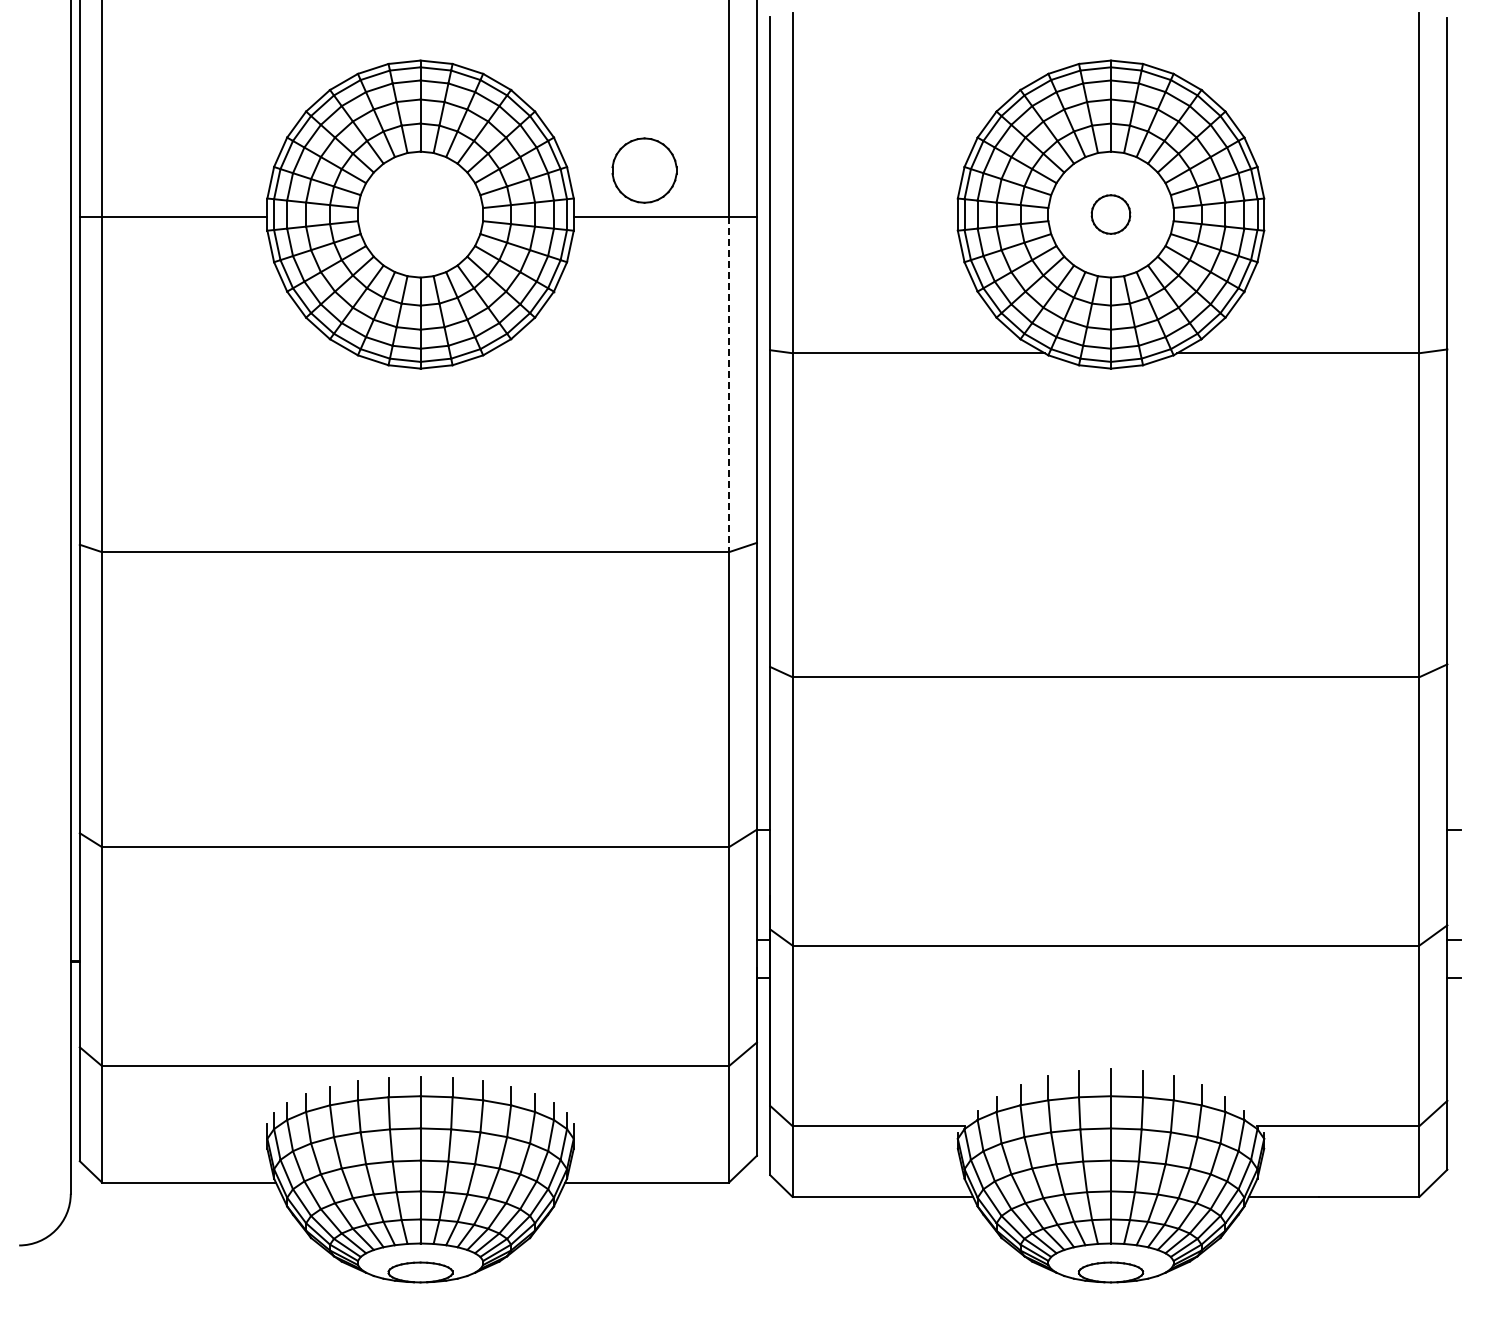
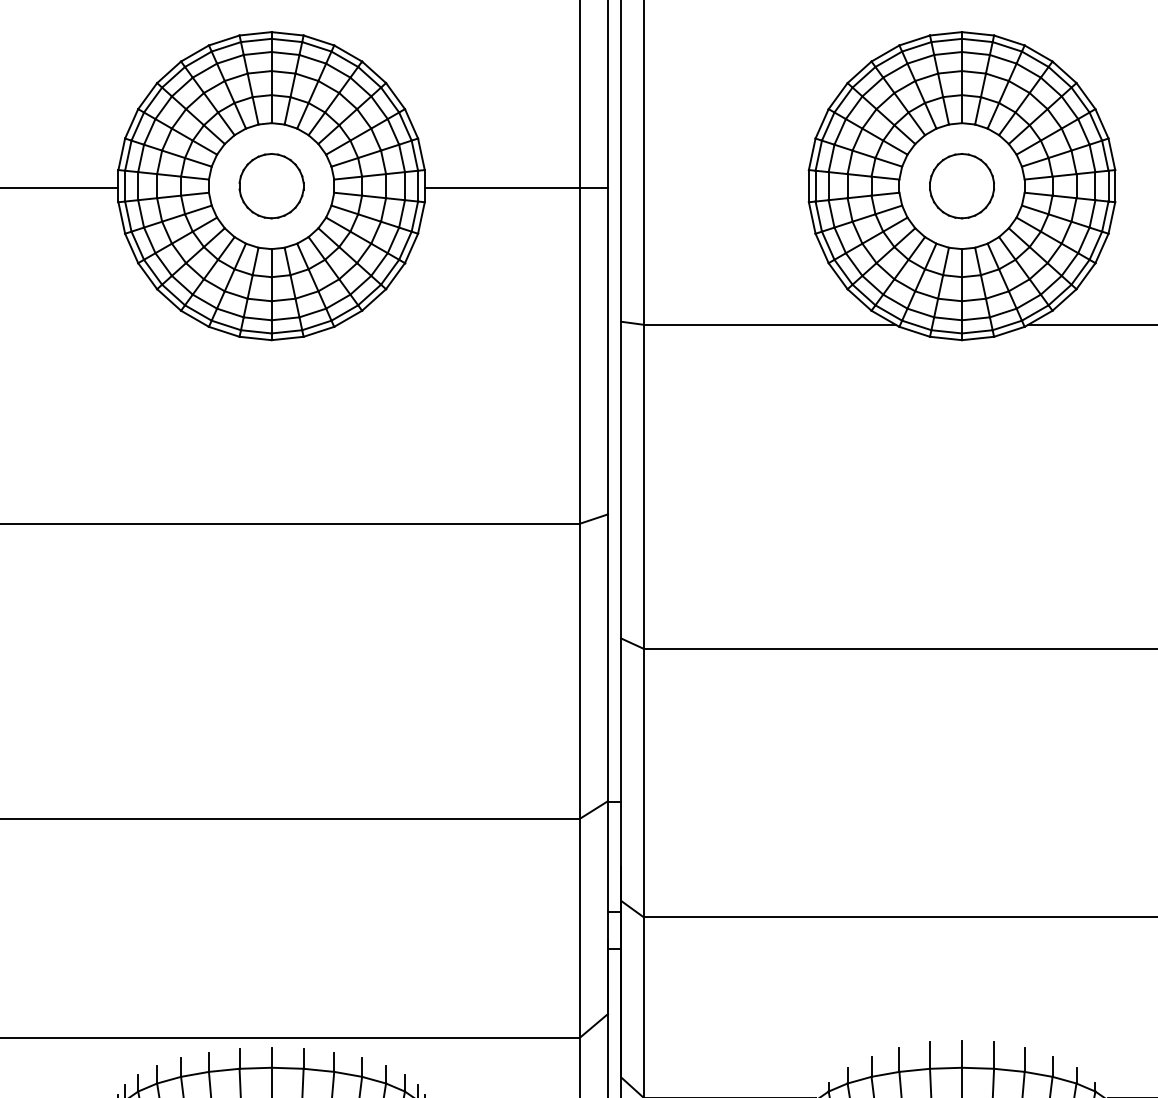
part: (644, 170) -> (271, 186), moved
part: (1110, 214) -> (961, 186), size x1.67
line: (728, 384) -> (579, 356), dashed -> solid

